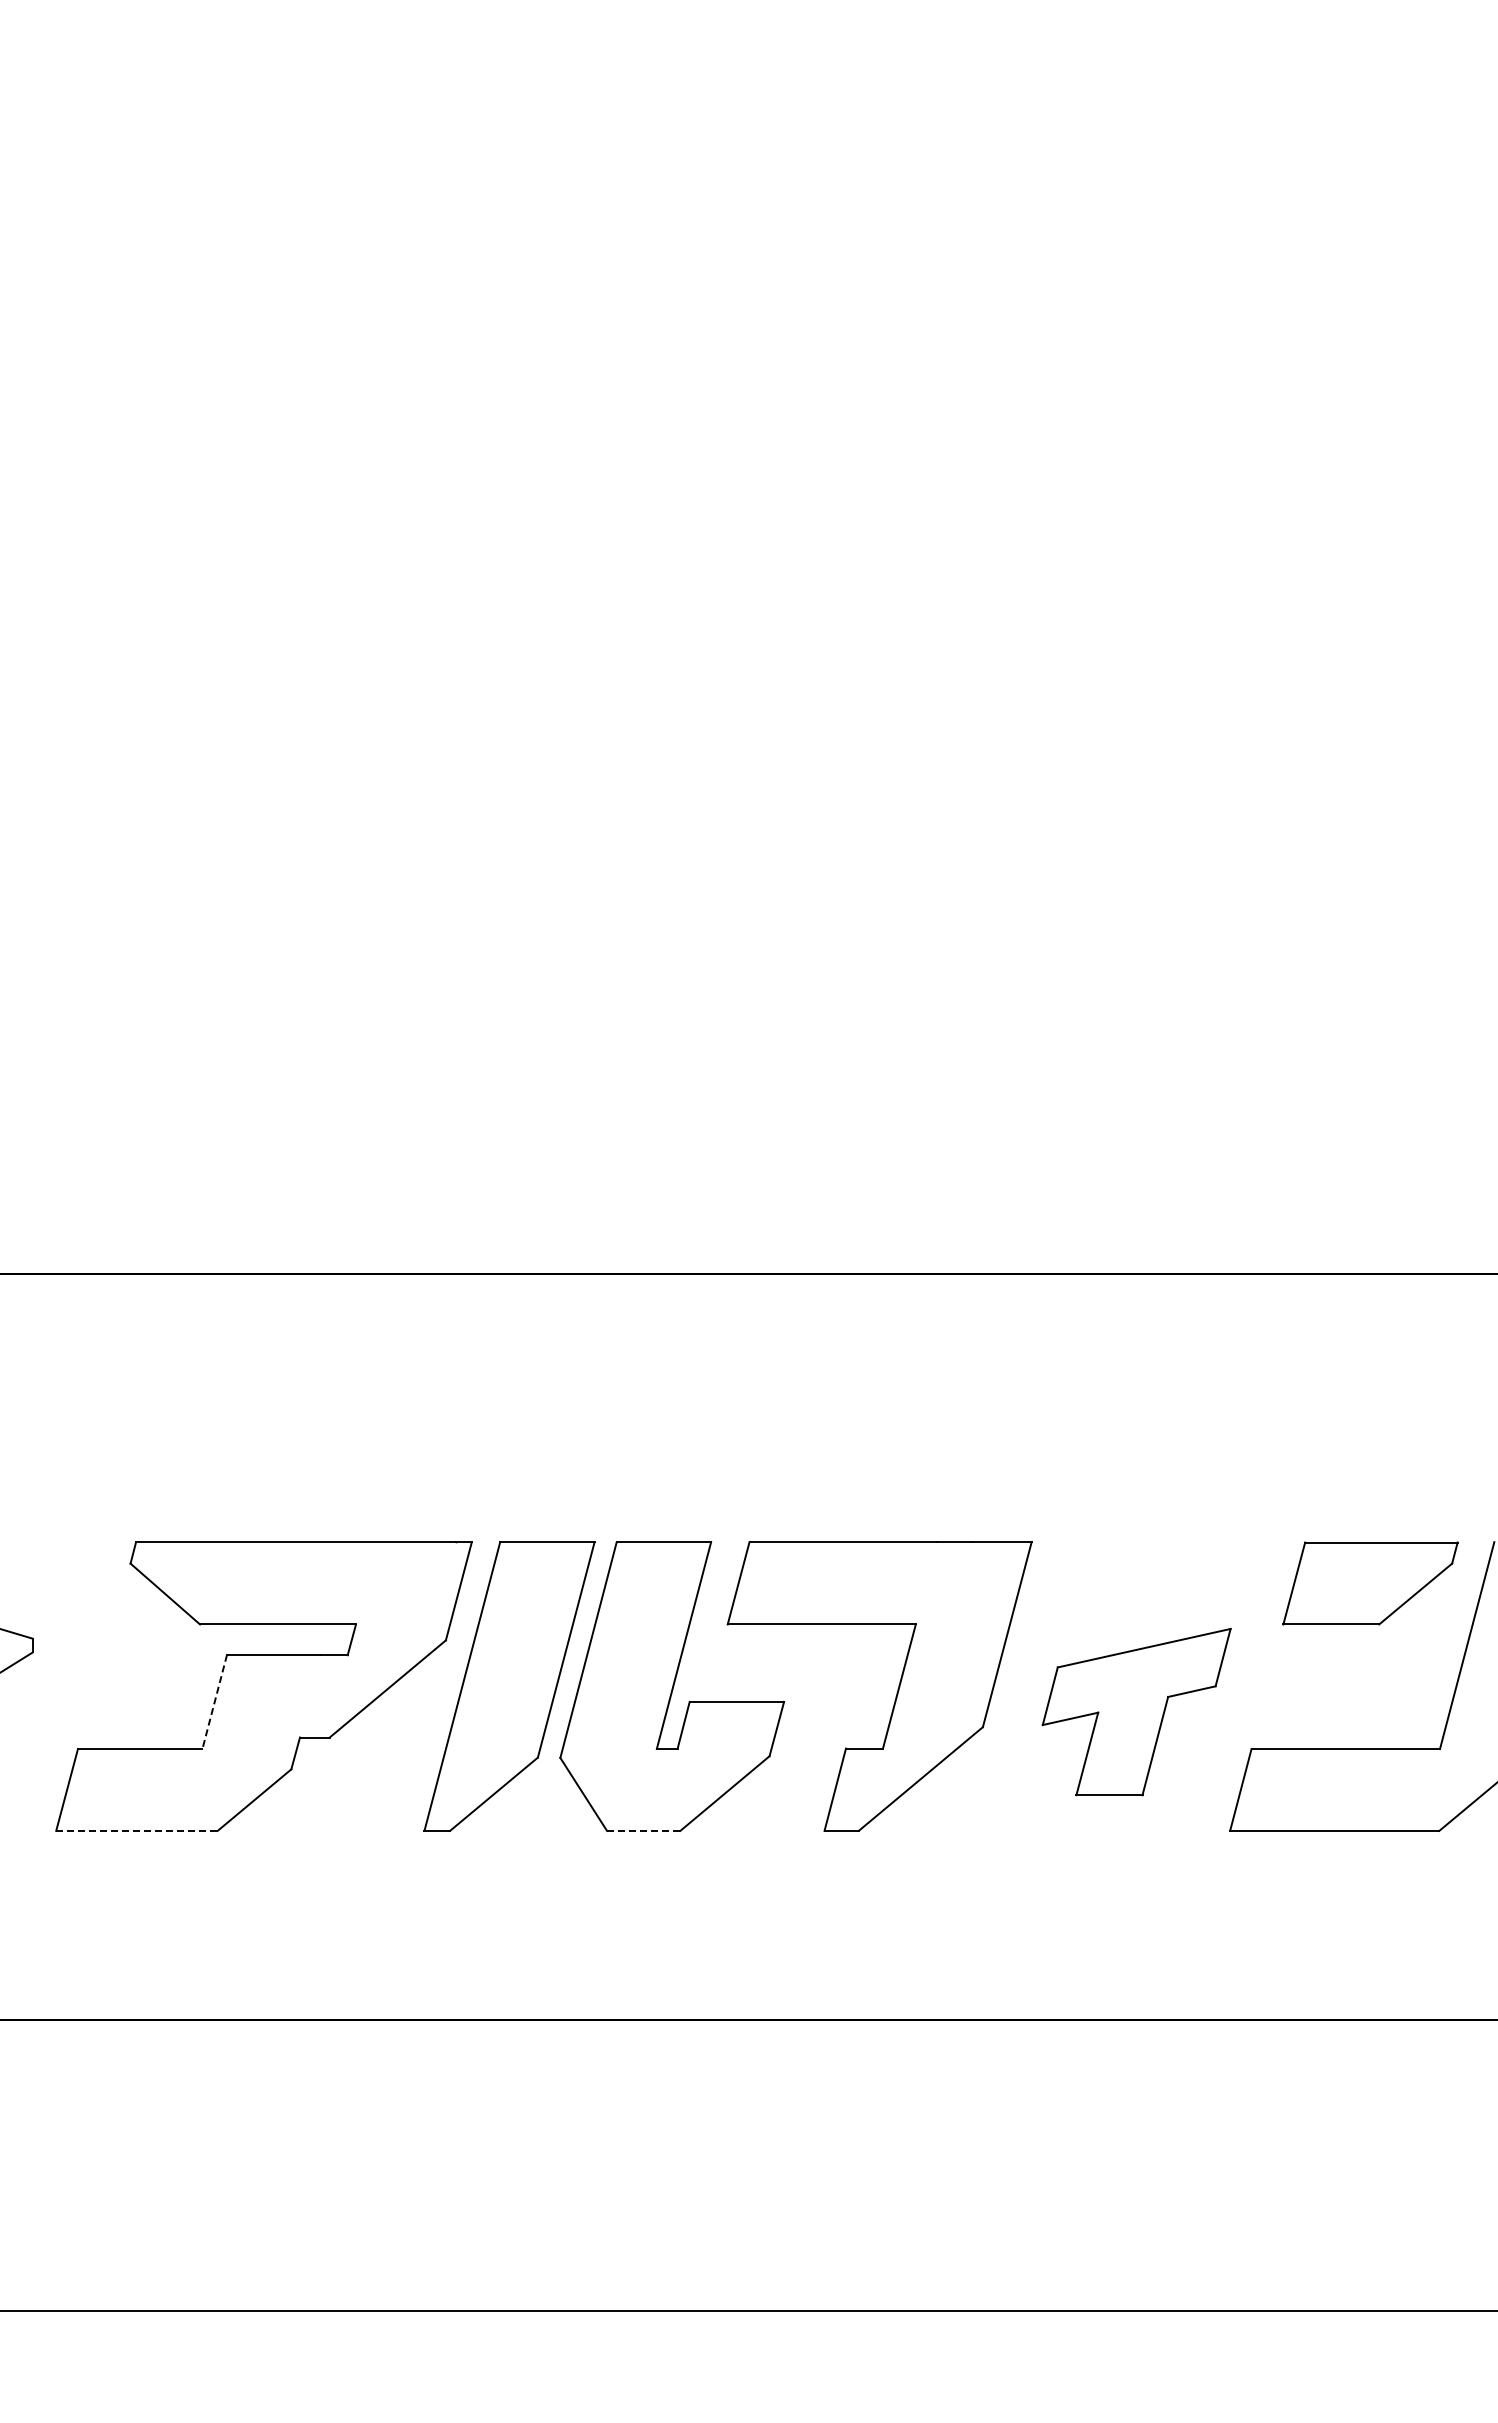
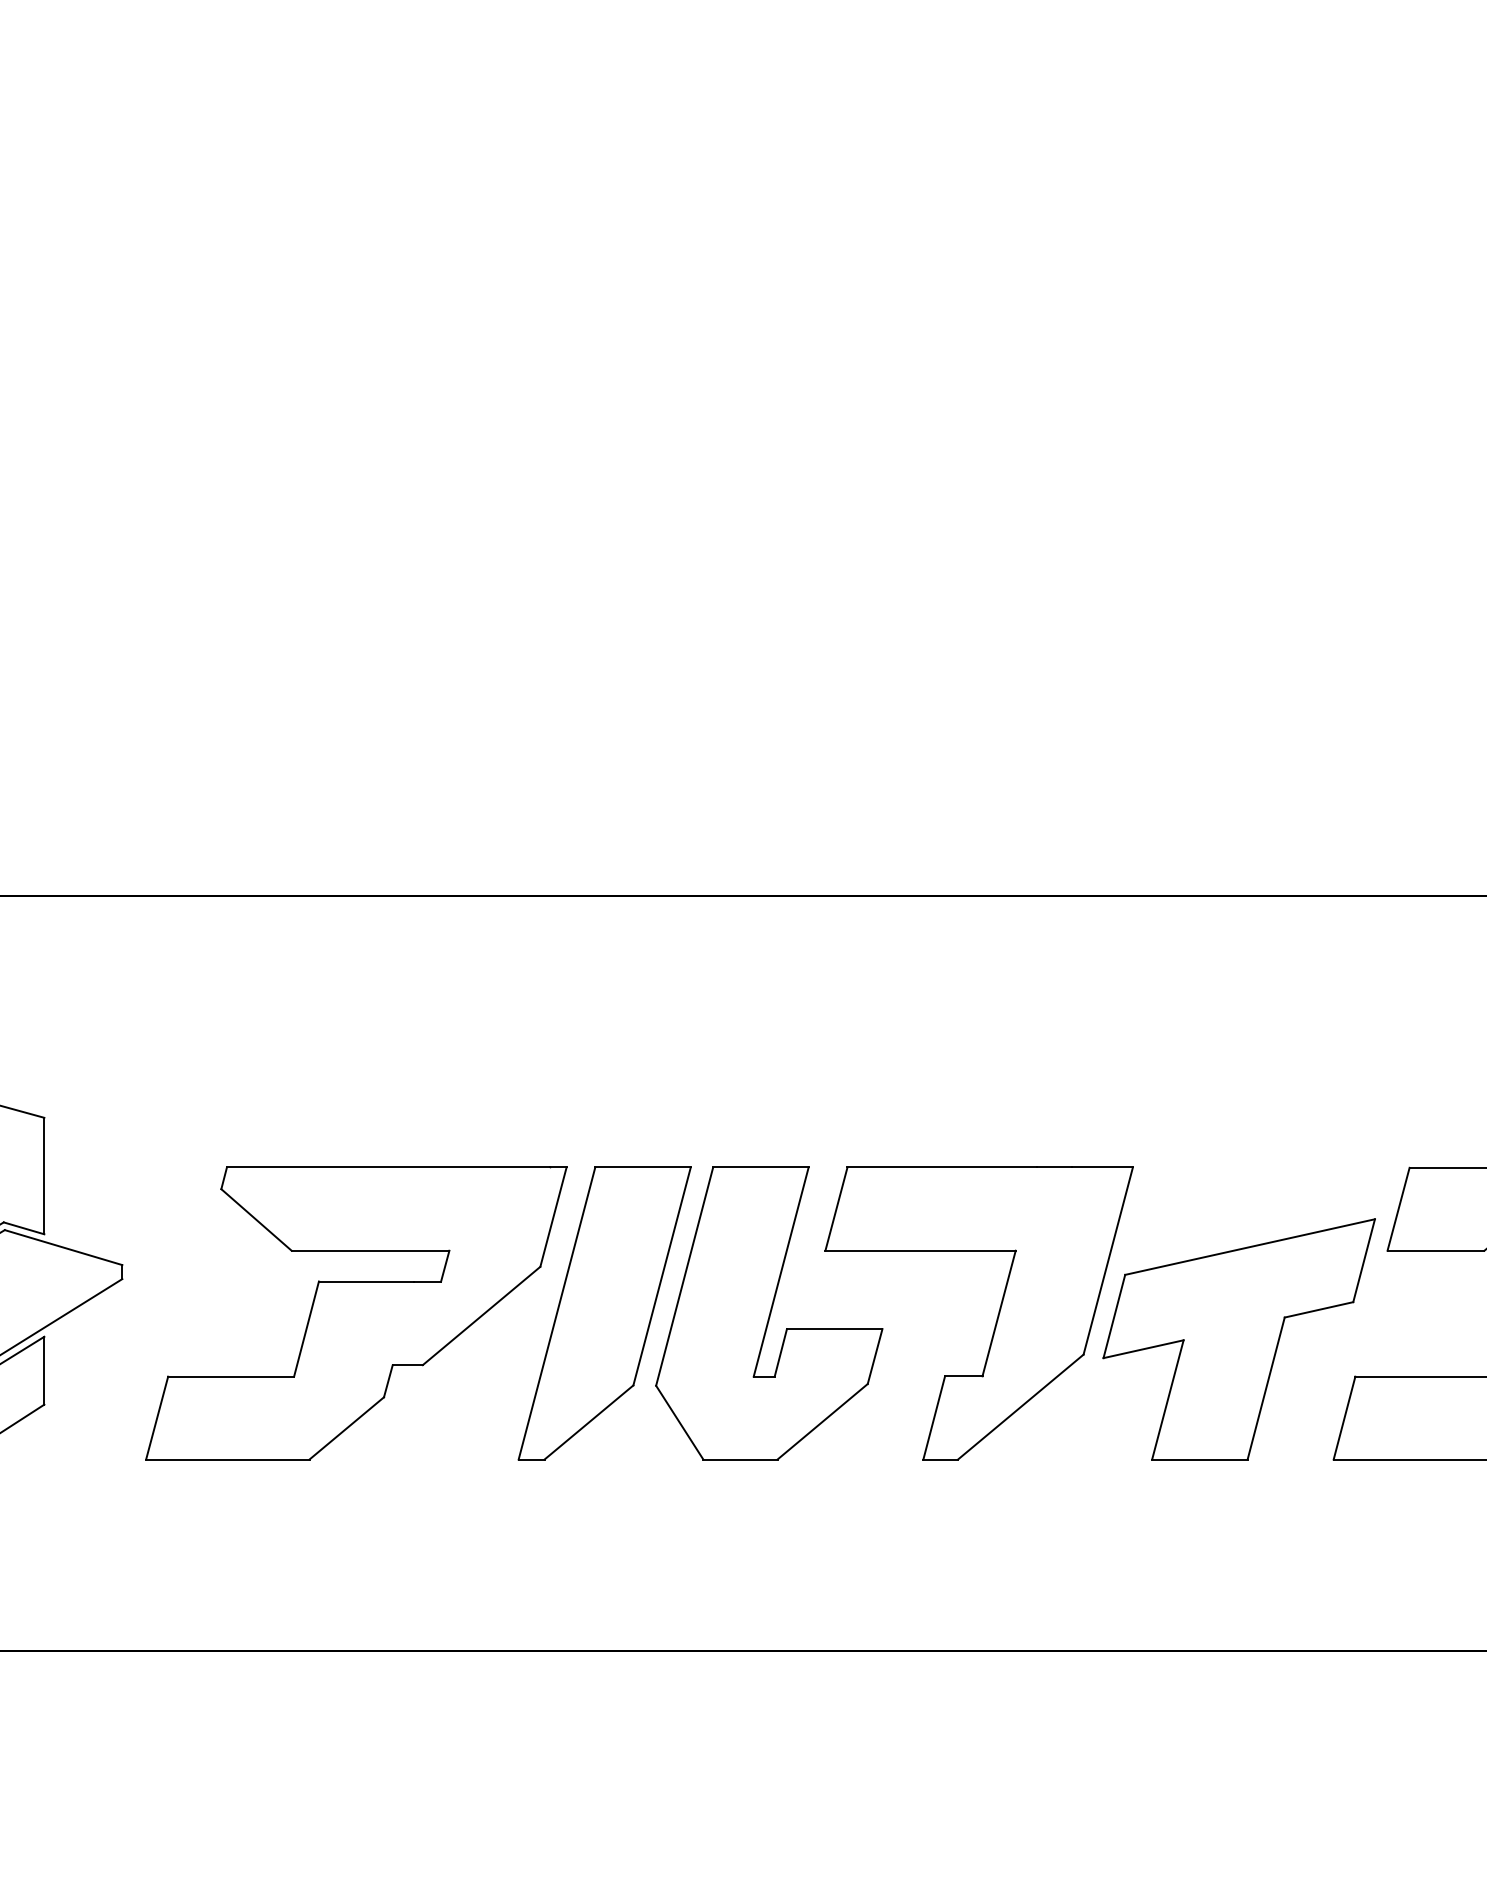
line: (214, 1701) -> (306, 1328), dashed -> solid
part: (1136, 1711) -> (1238, 1338), size x1.43
line: (136, 1830) -> (227, 1459), dashed -> solid
line: (643, 1830) -> (740, 1459), dashed -> solid

